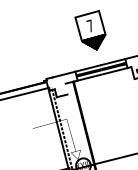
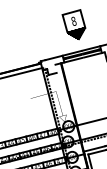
text: (89, 24) -> (73, 20), 7 -> 8

